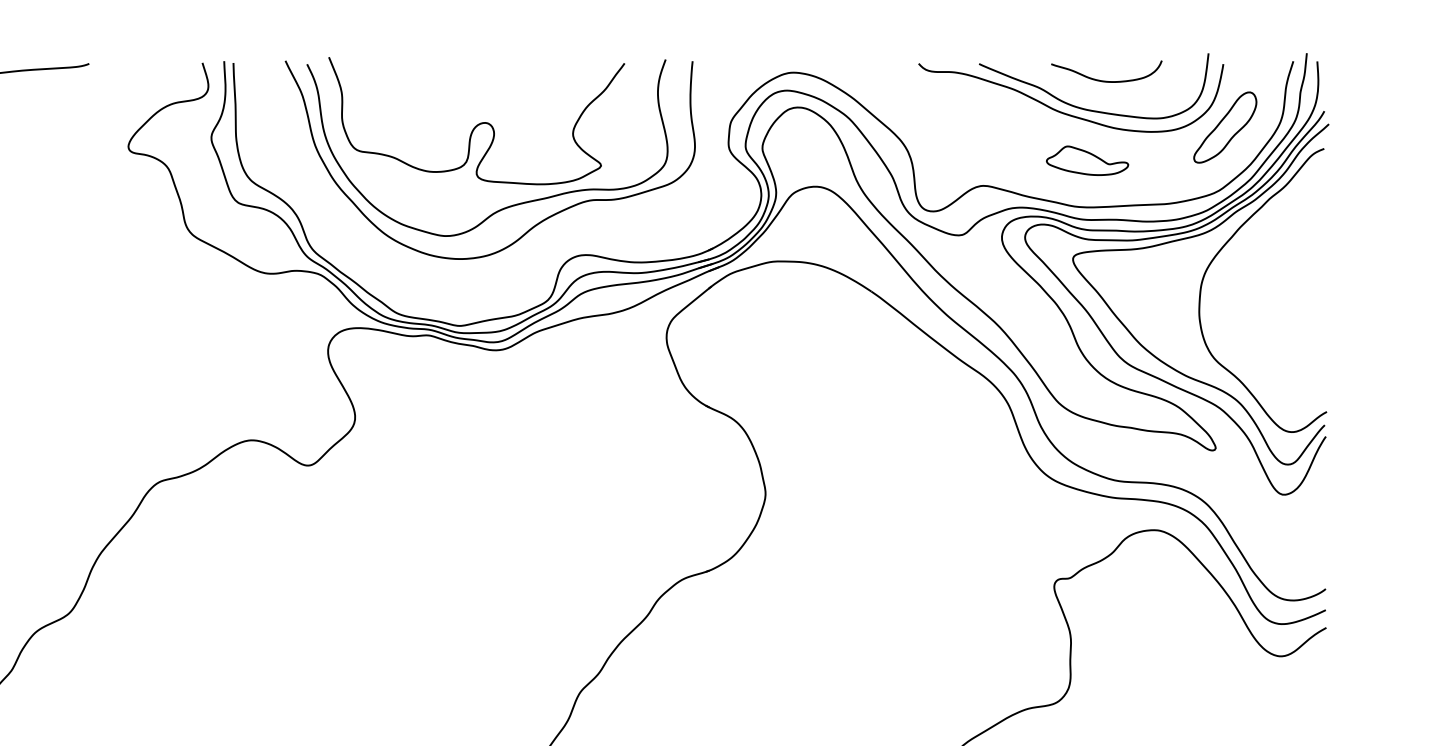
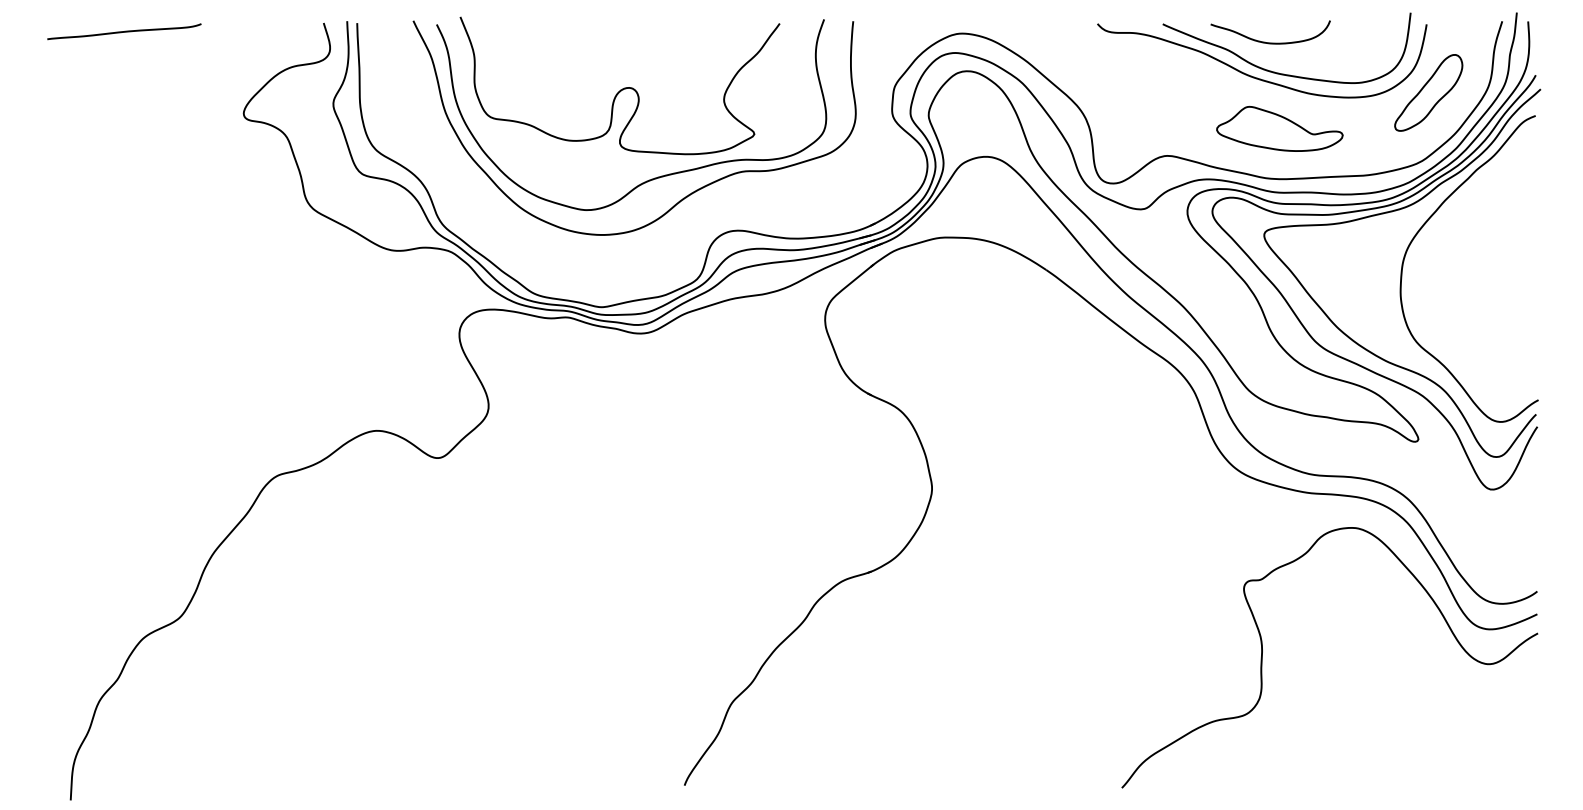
curve: (1106, 80) -> (1270, 42), moved
part: (1087, 160) -> (1279, 128), size x1.43

